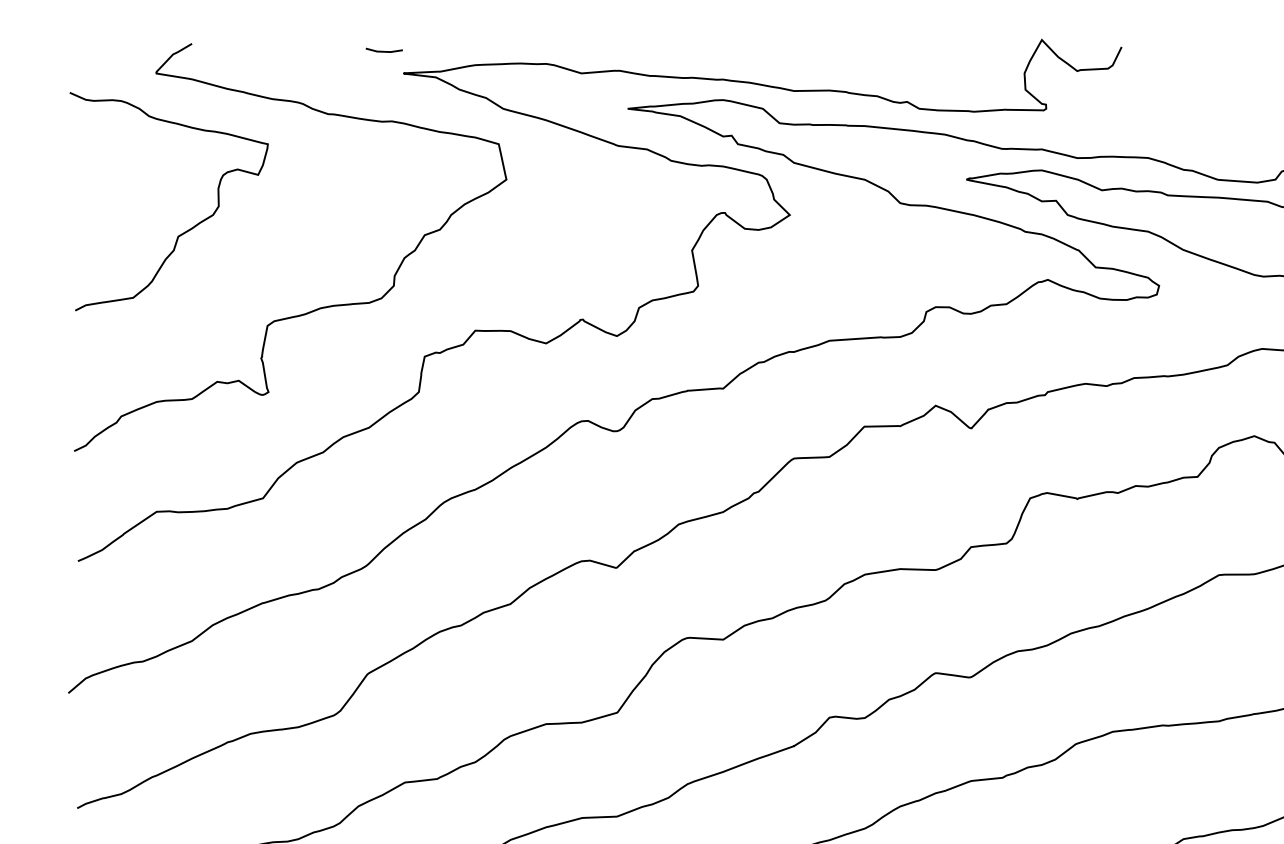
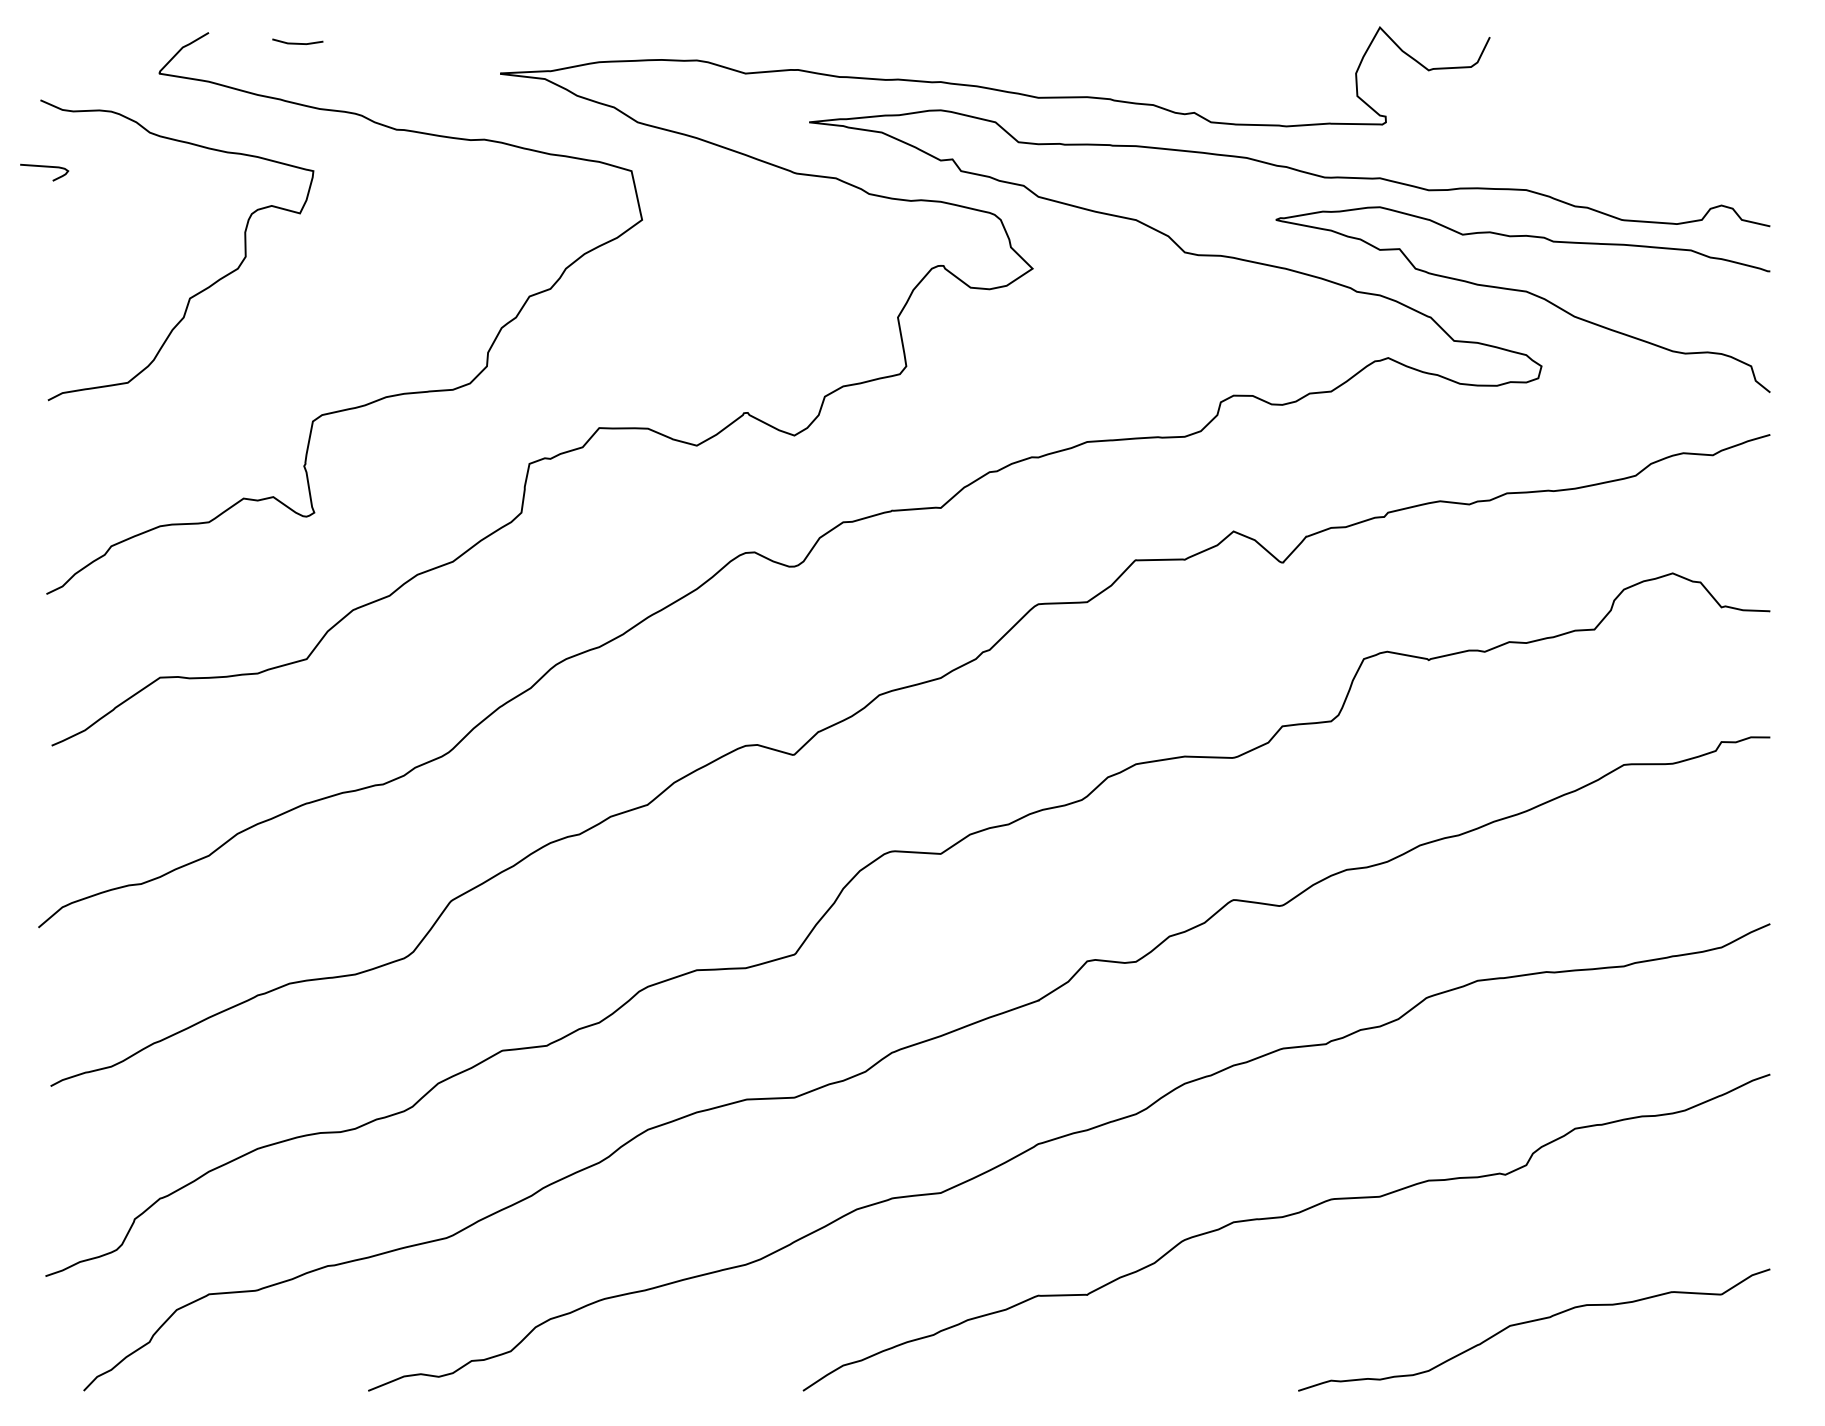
line: (384, 50) -> (297, 42), moved
curve: (72, 141) -> (44, 167), added

